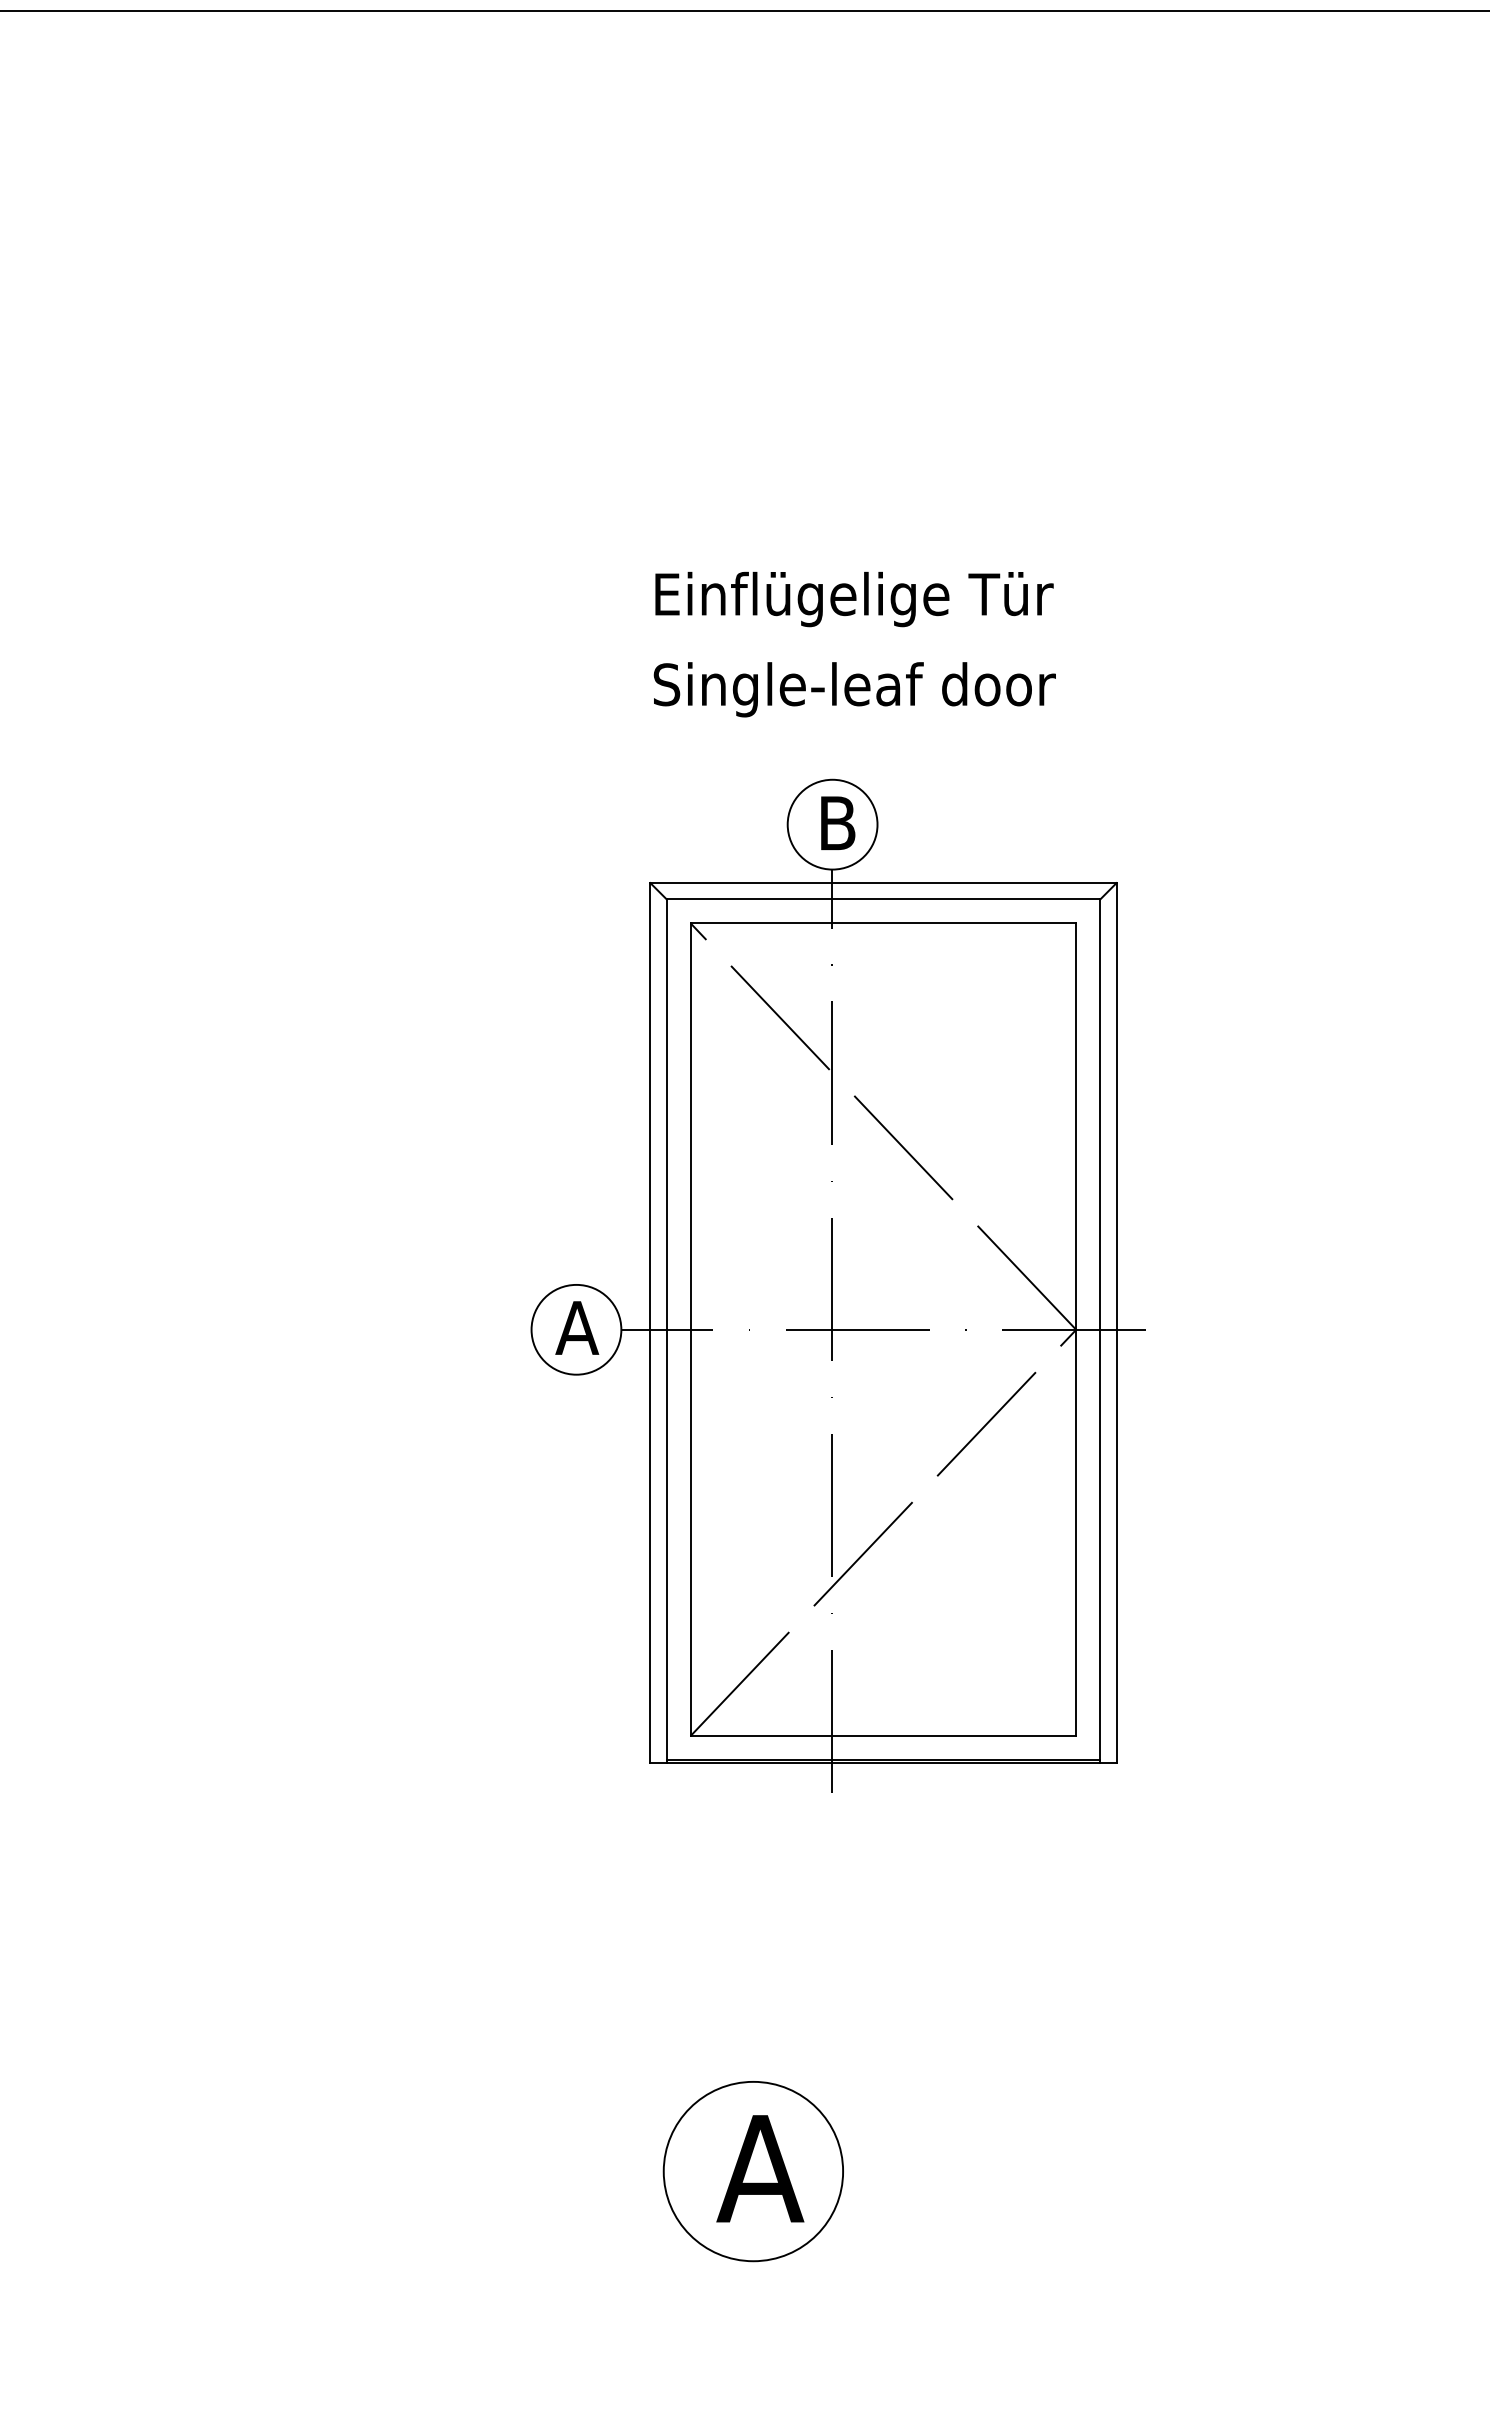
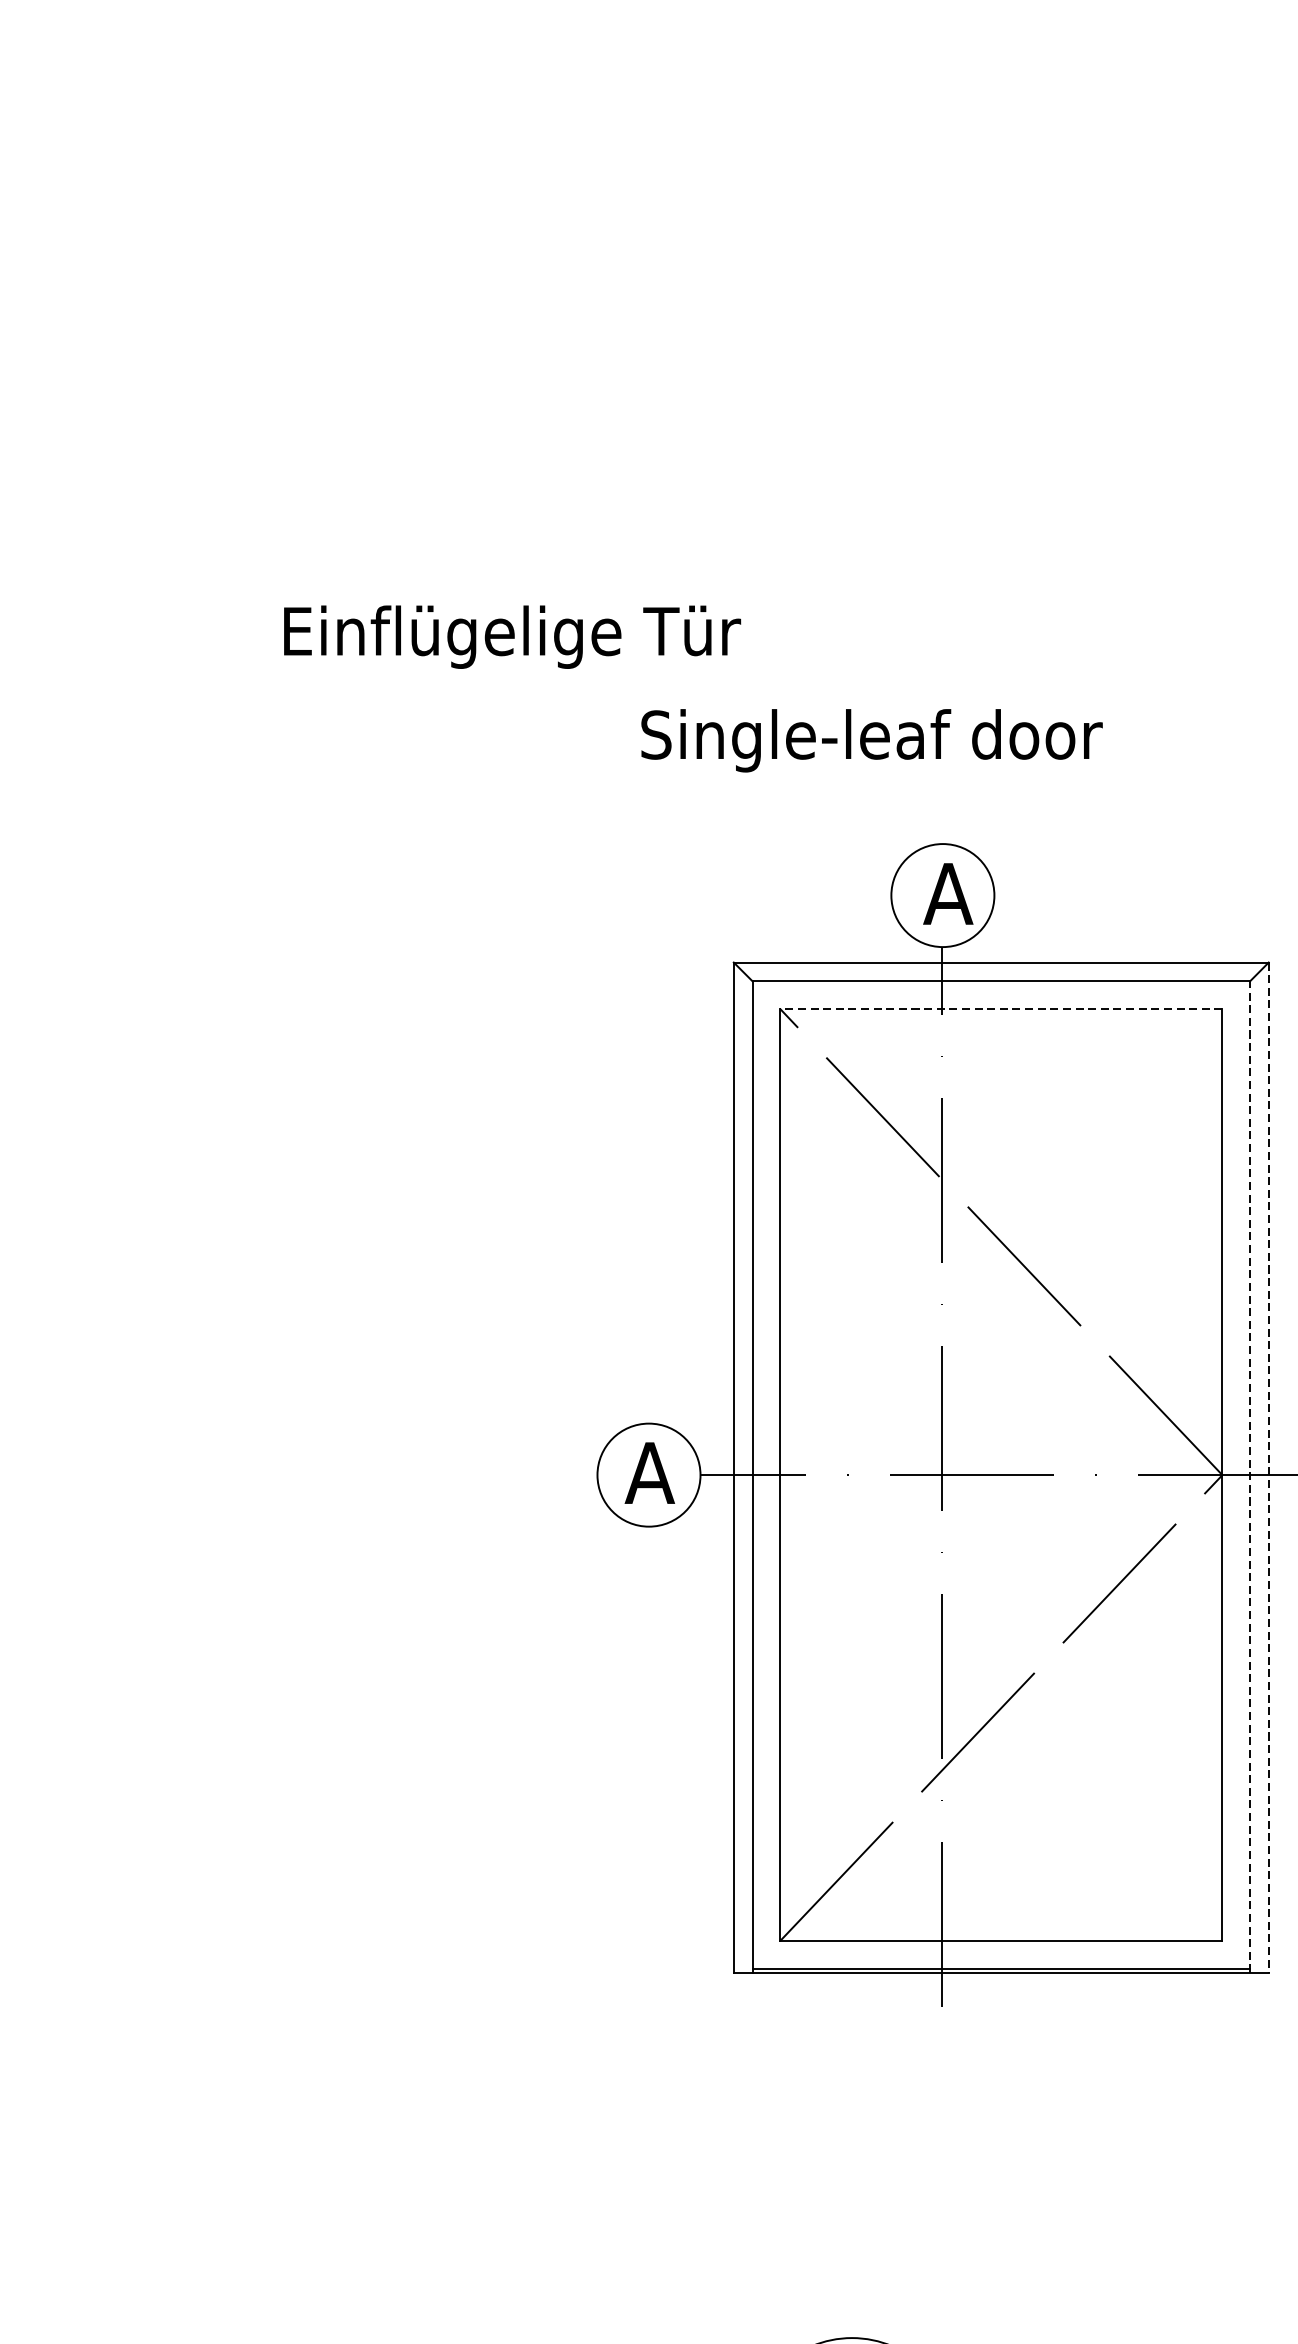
text: (854, 599) -> (512, 637), moved
text: (854, 689) -> (871, 740), moved
text: (837, 823) -> (948, 894), B -> A
line: (883, 923) -> (1001, 1008), solid -> dashed
line: (1116, 1323) -> (1268, 1467), solid -> dashed
line: (1100, 1331) -> (1250, 1477), solid -> dashed

